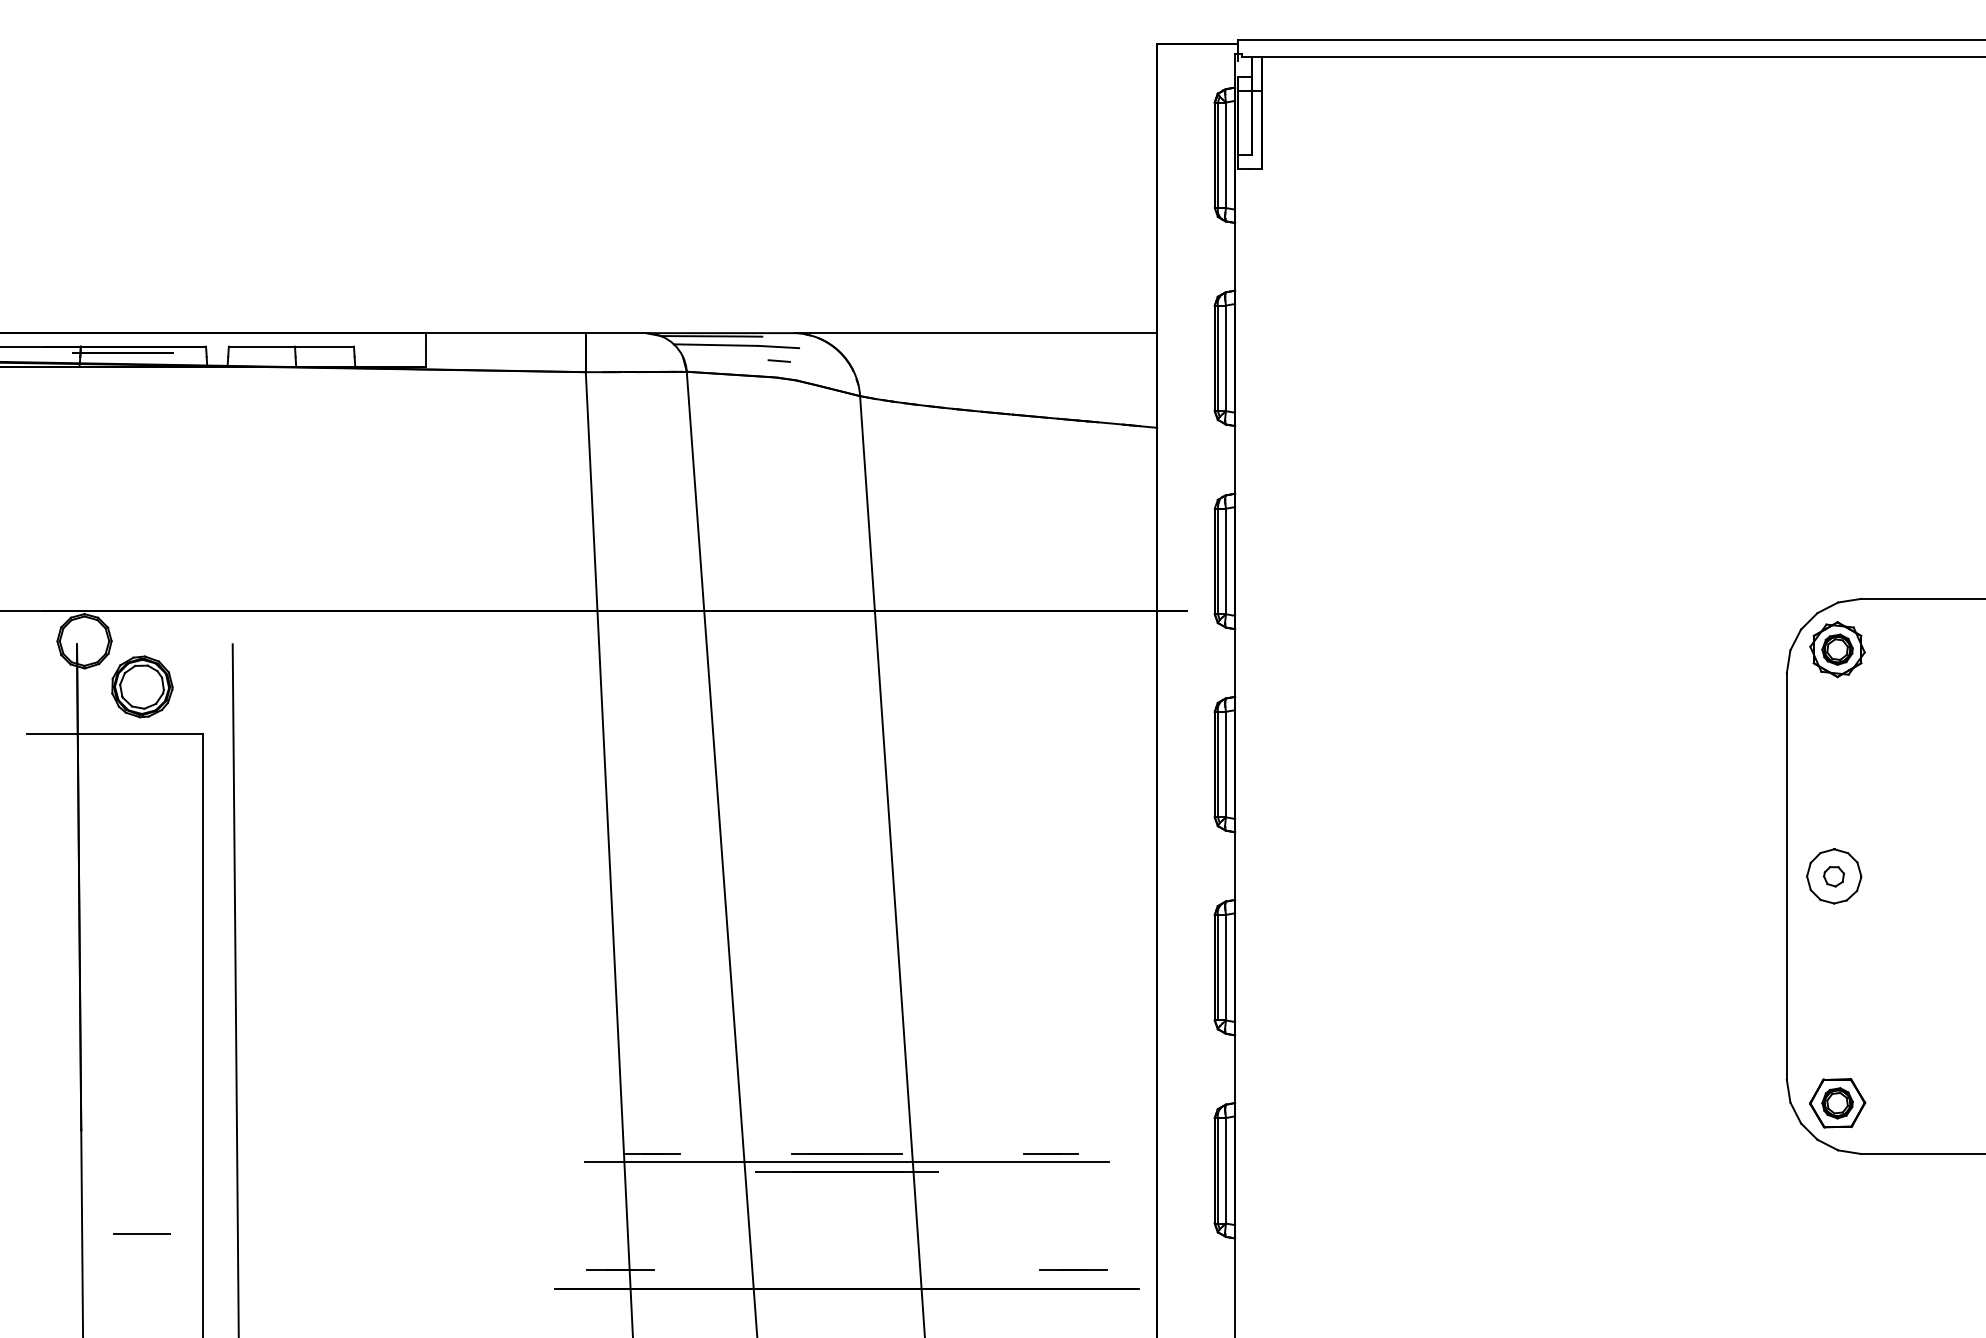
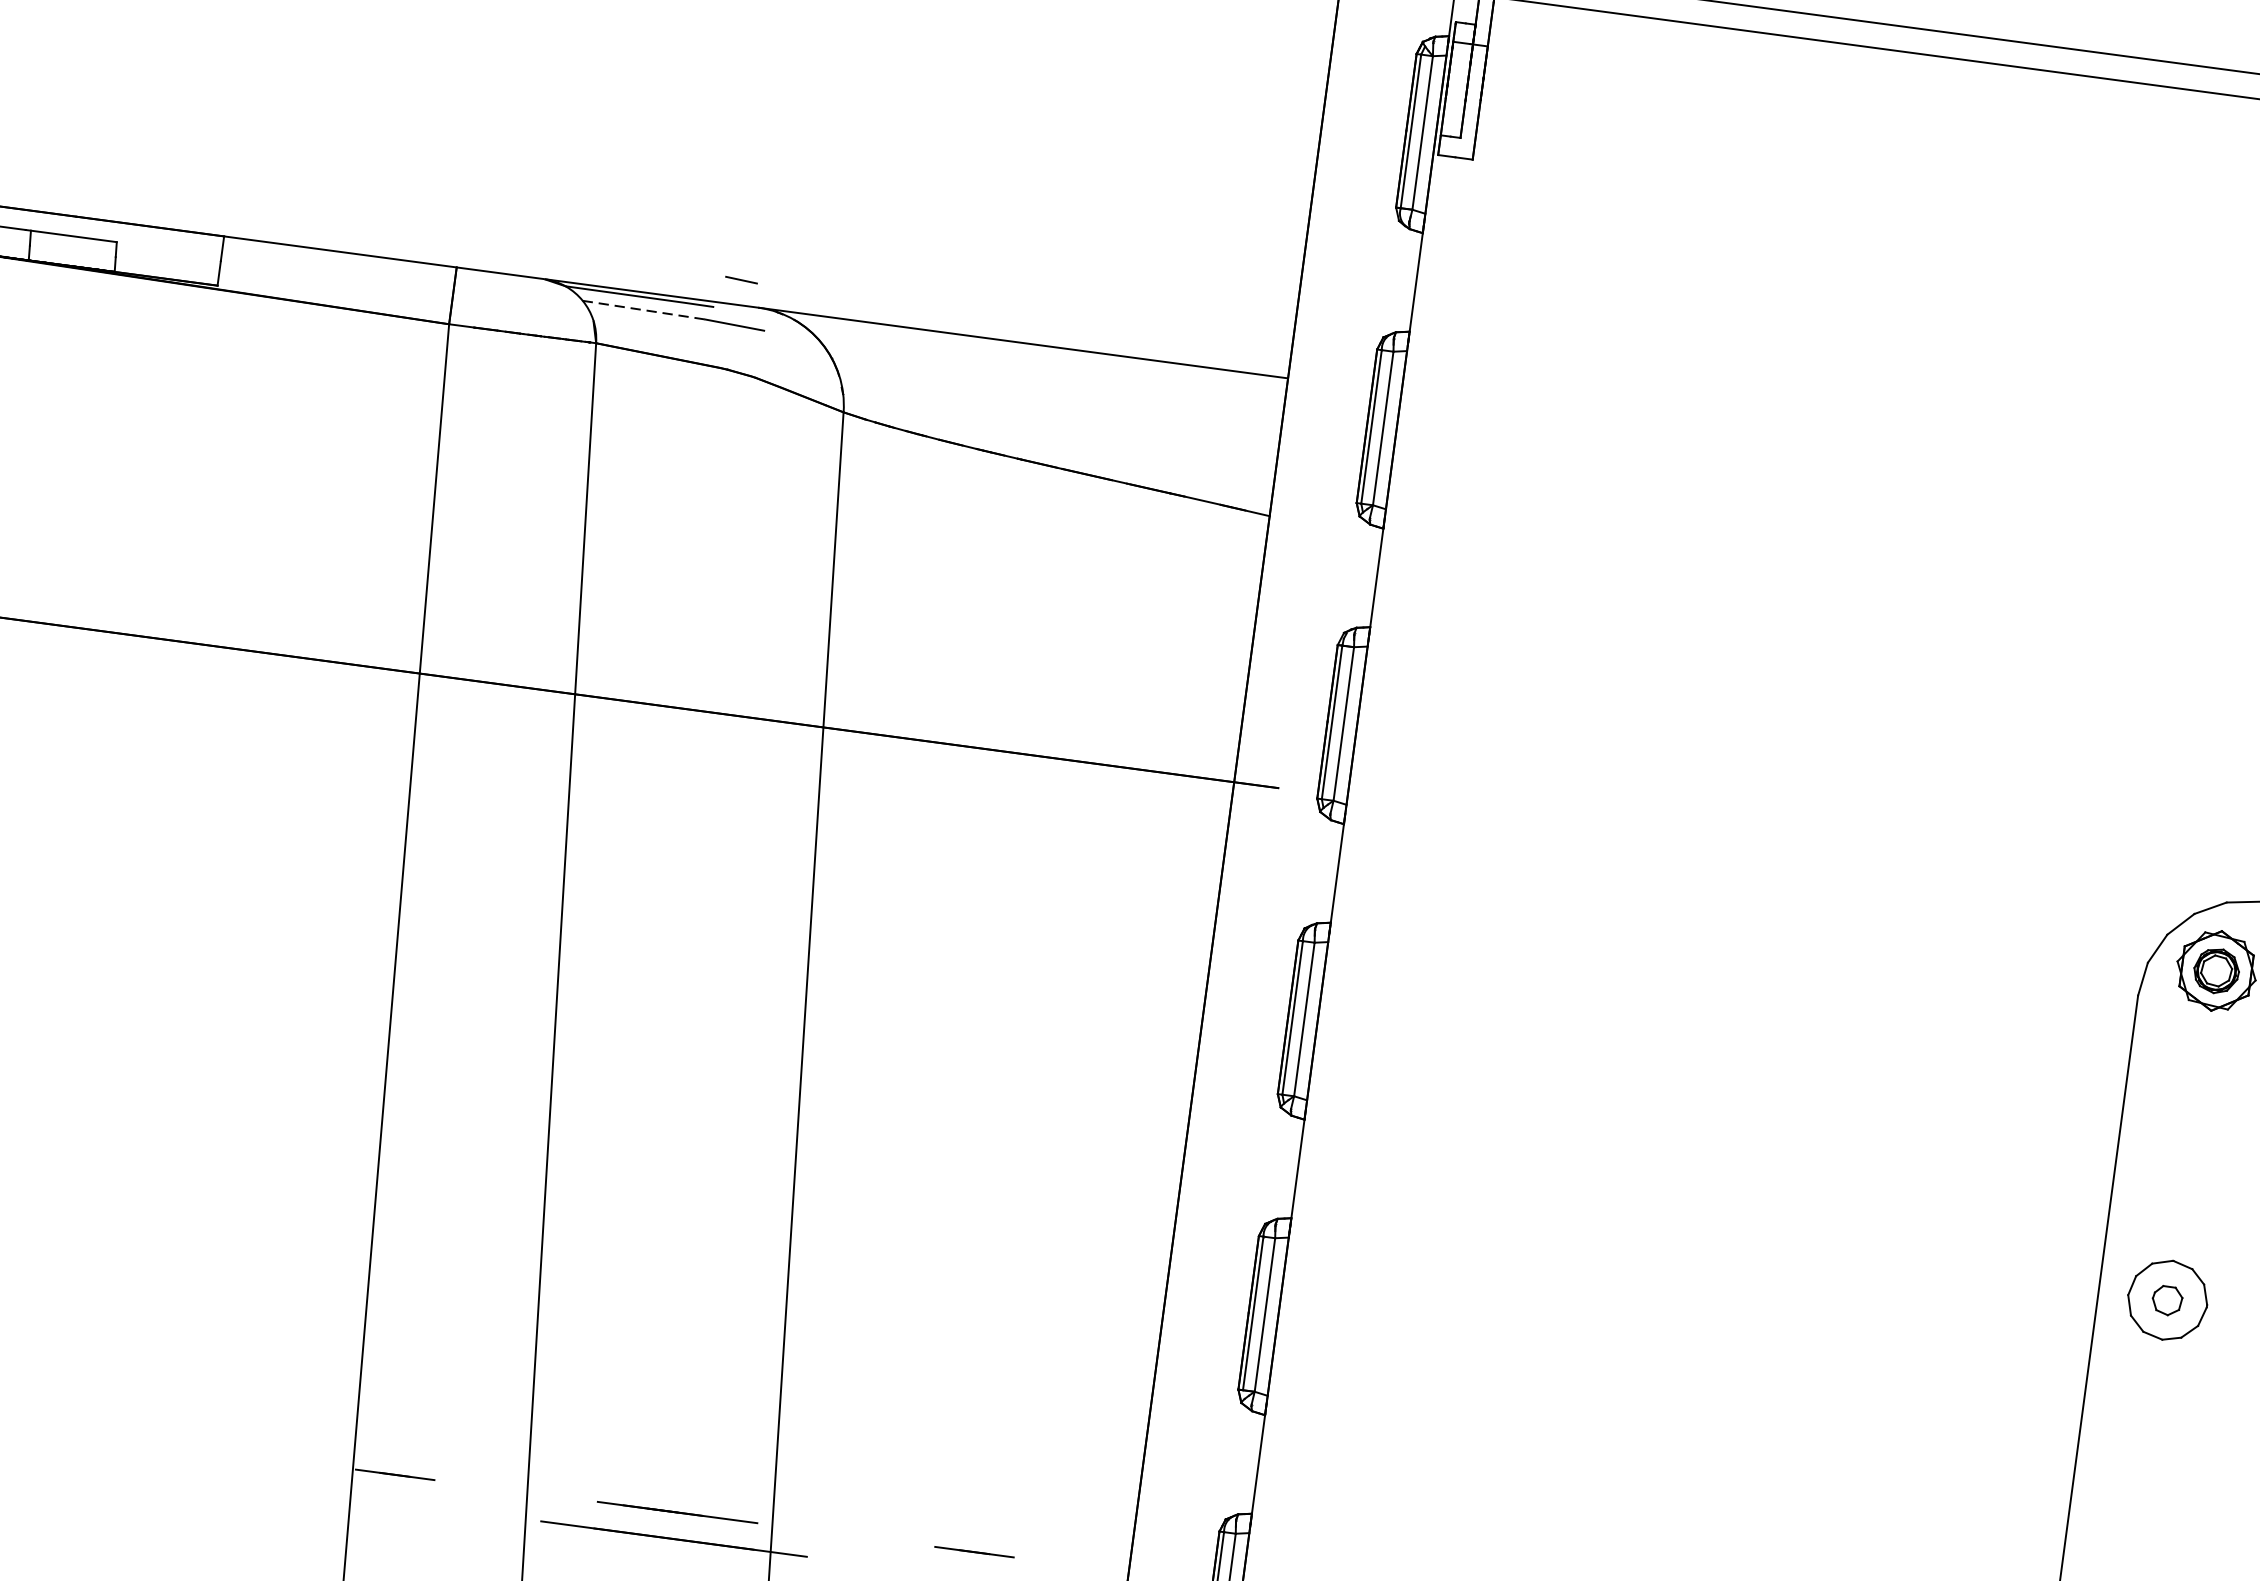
line: (716, 345) -> (644, 310), solid -> dashed
line: (778, 360) -> (740, 279), moved
line: (847, 1162) -> (676, 1524), removed

